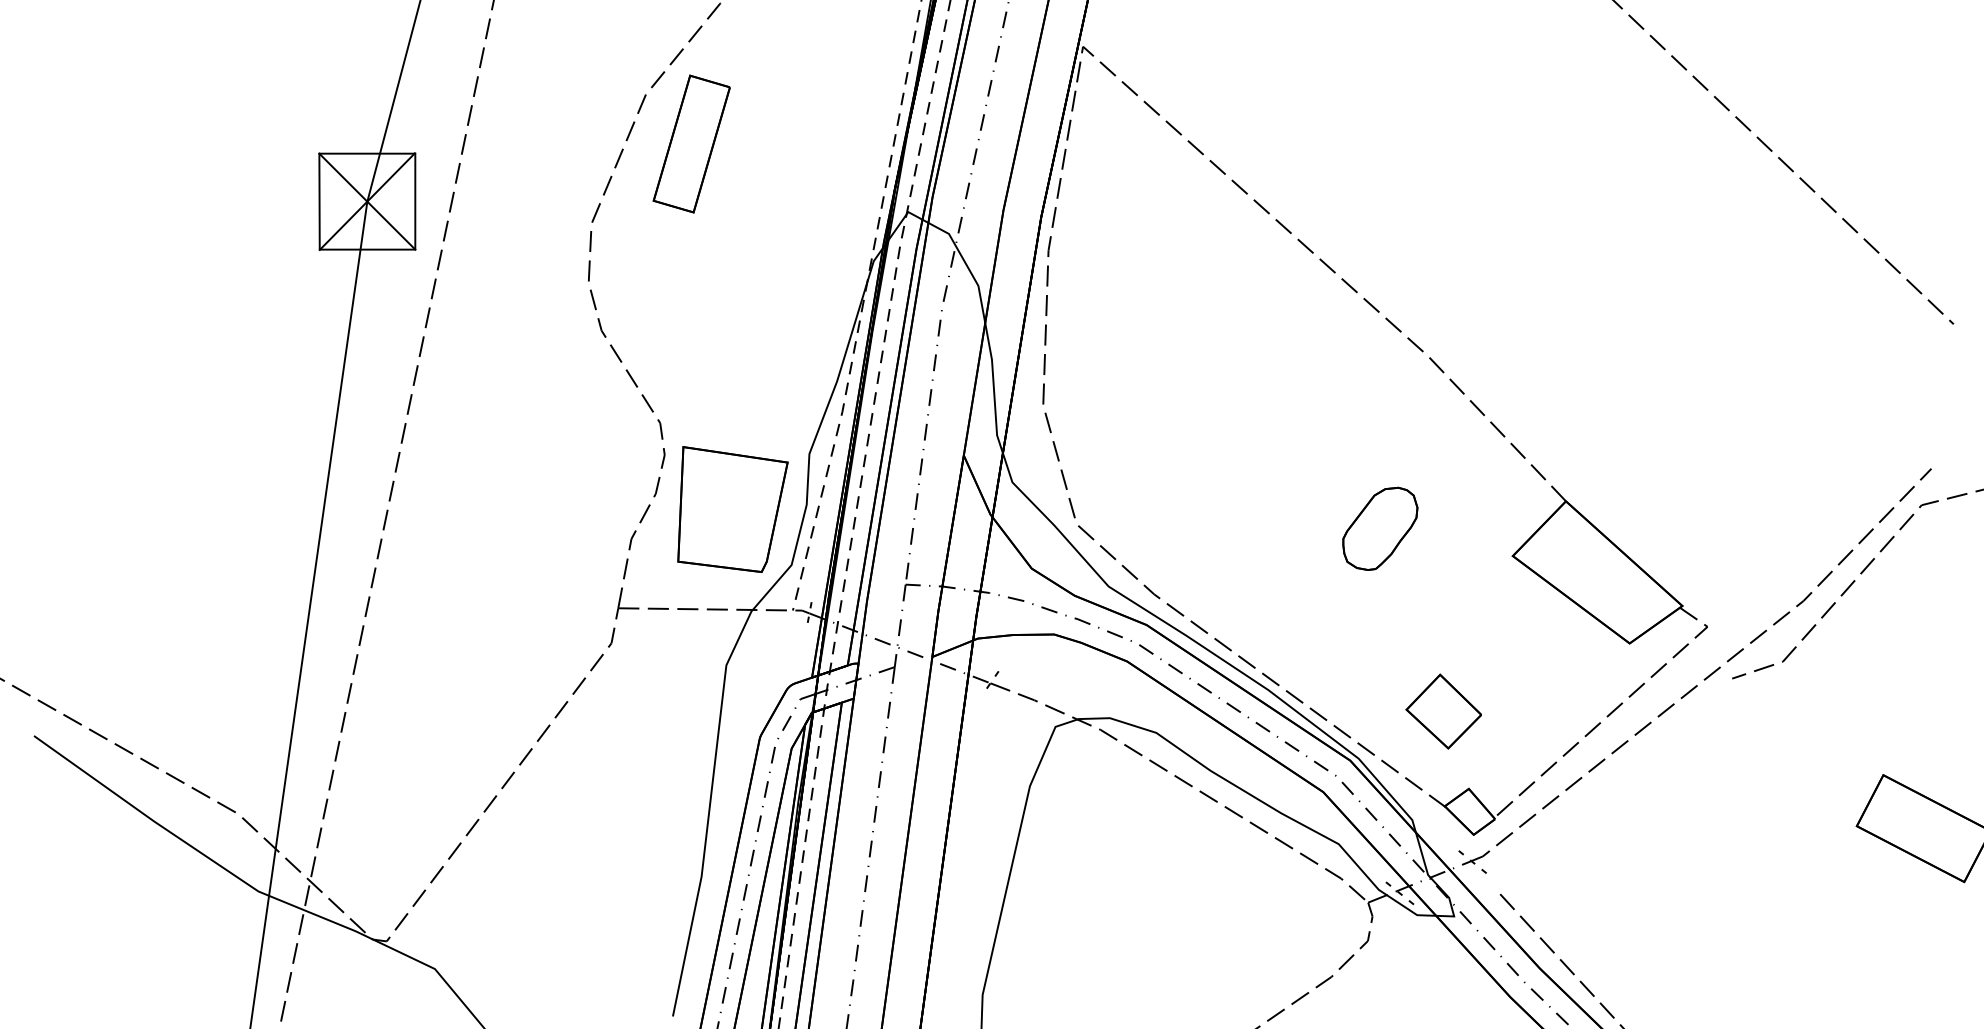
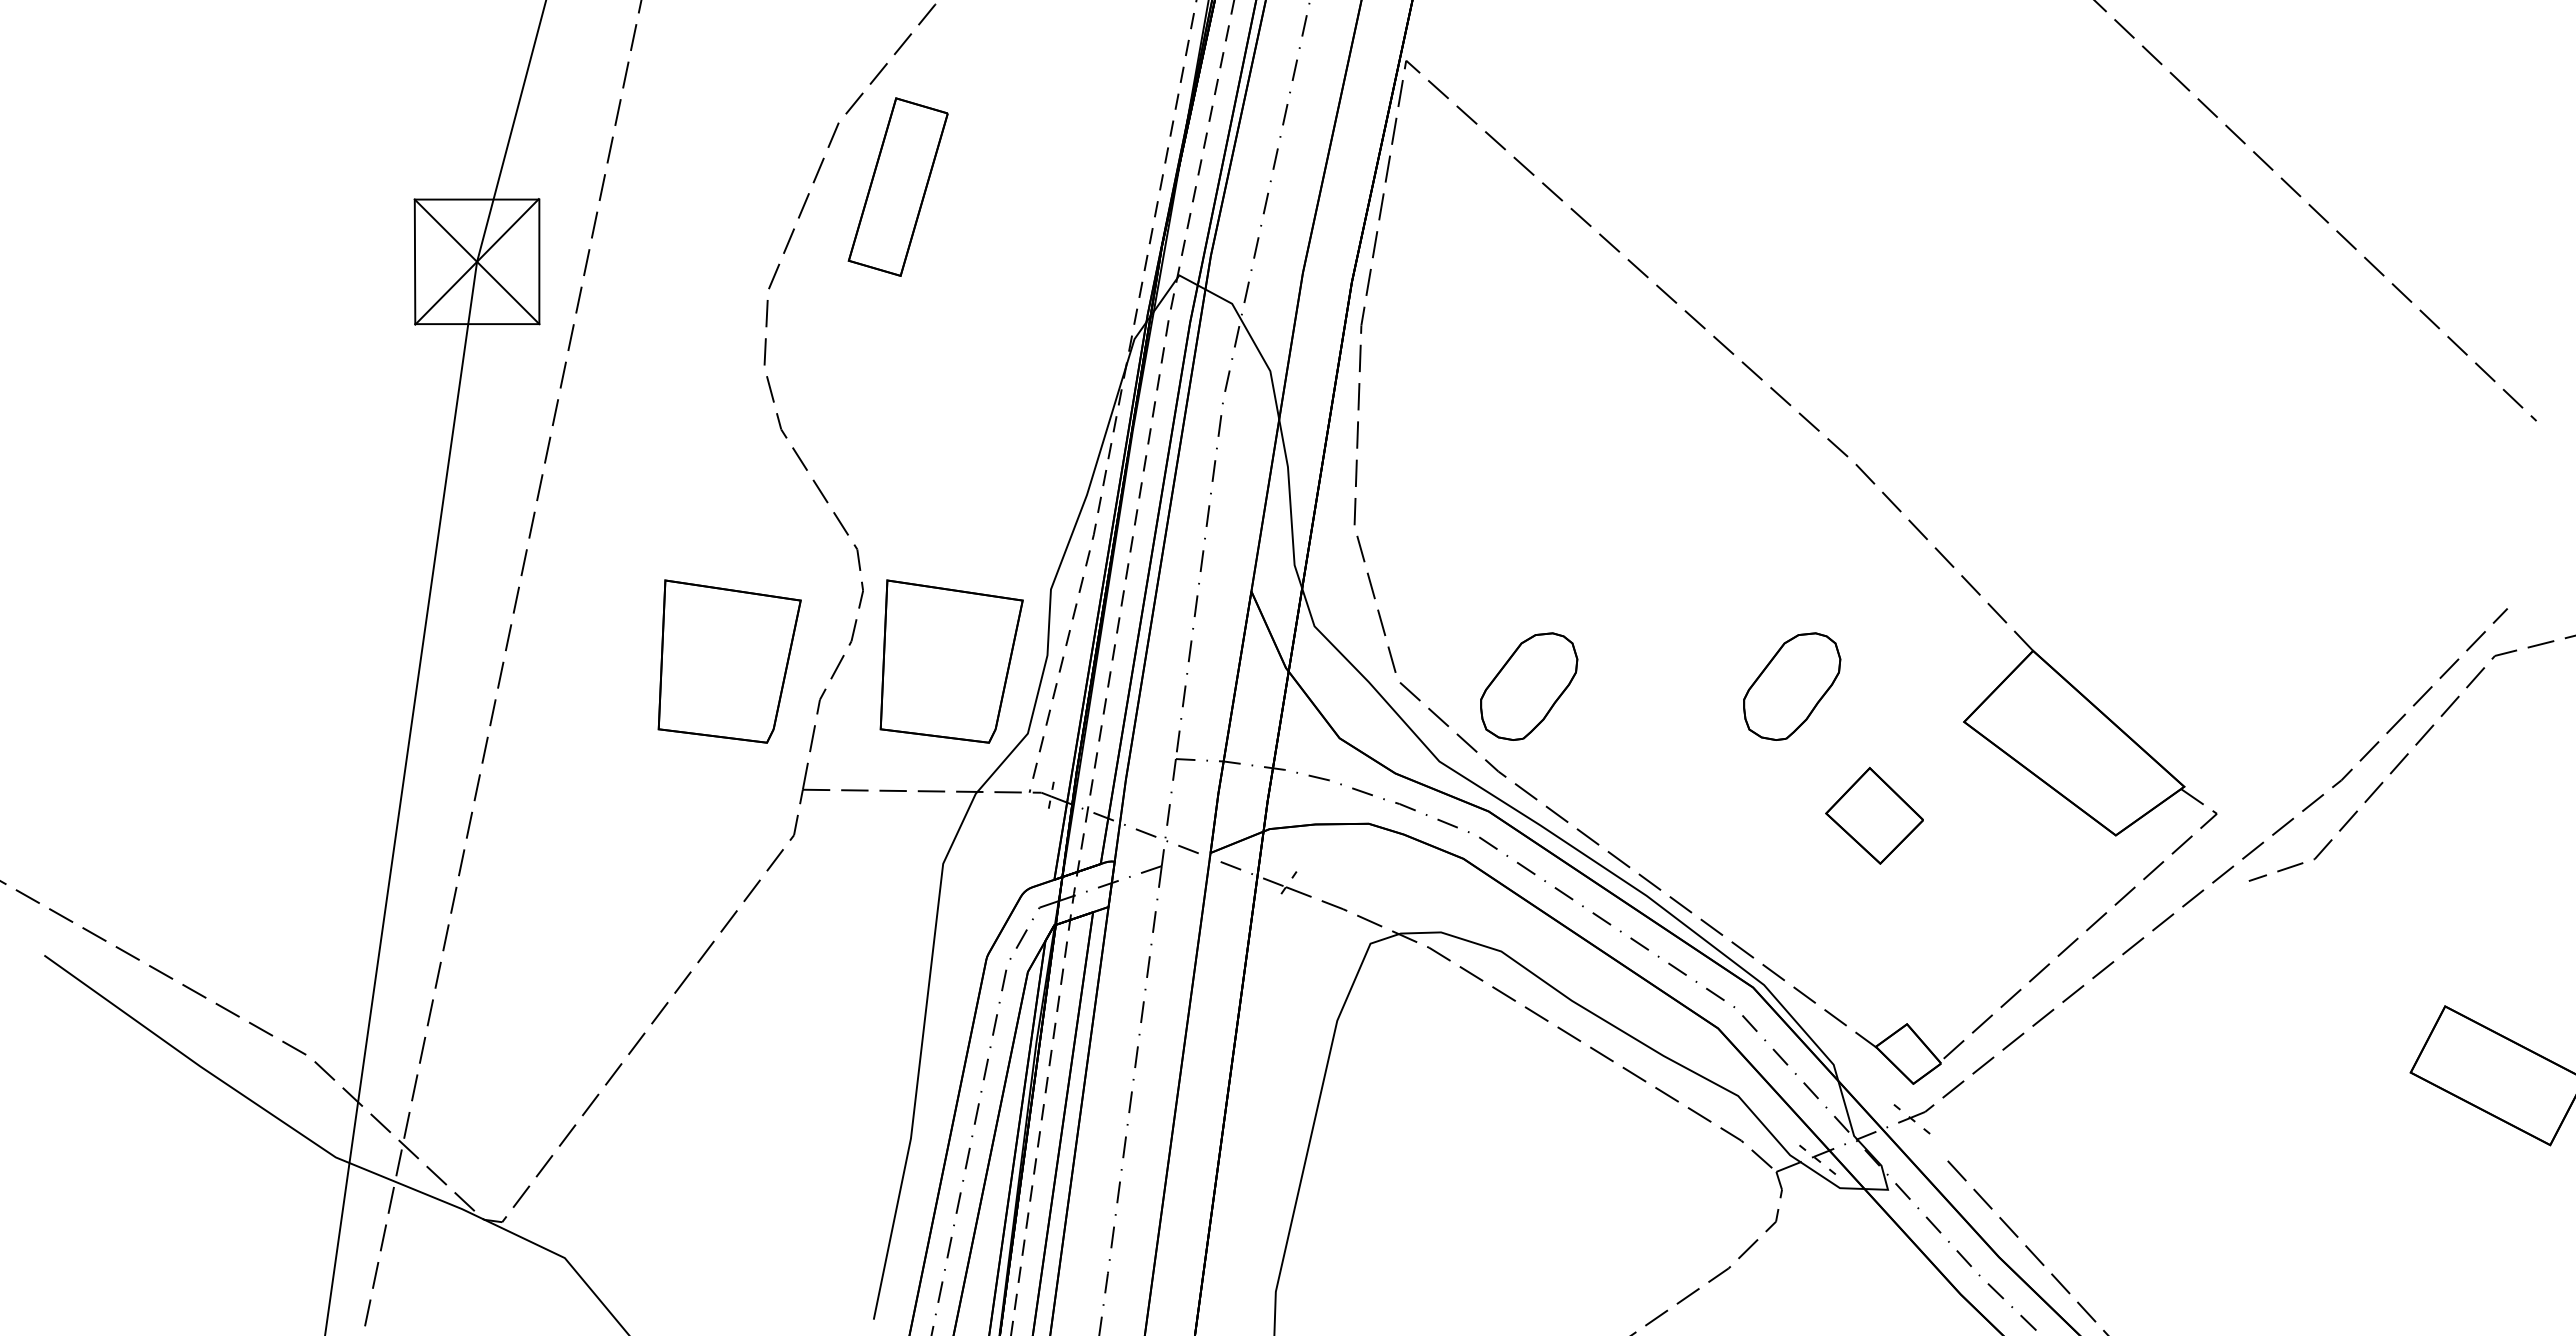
part: (561, 509) -> (729, 661), added
part: (1178, 528) -> (1529, 686), added
part: (1443, 711) -> (1874, 815), moved

